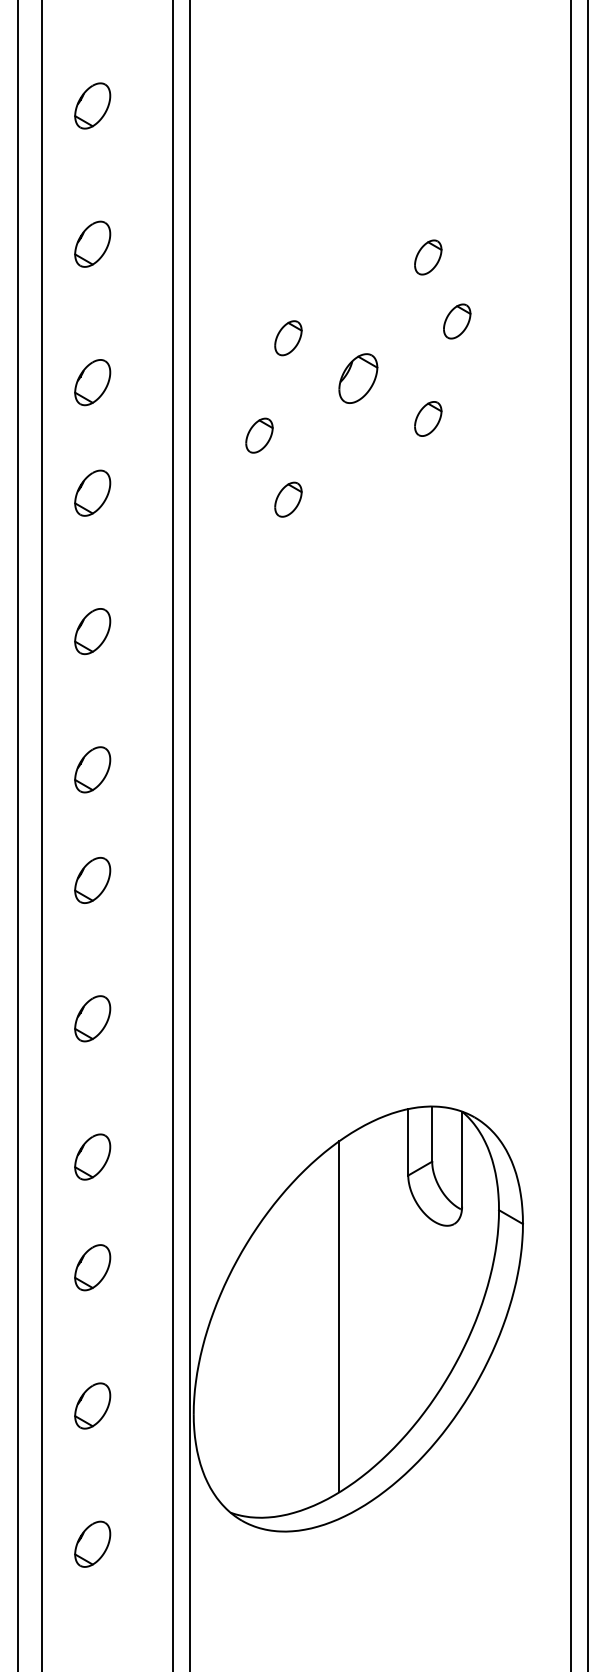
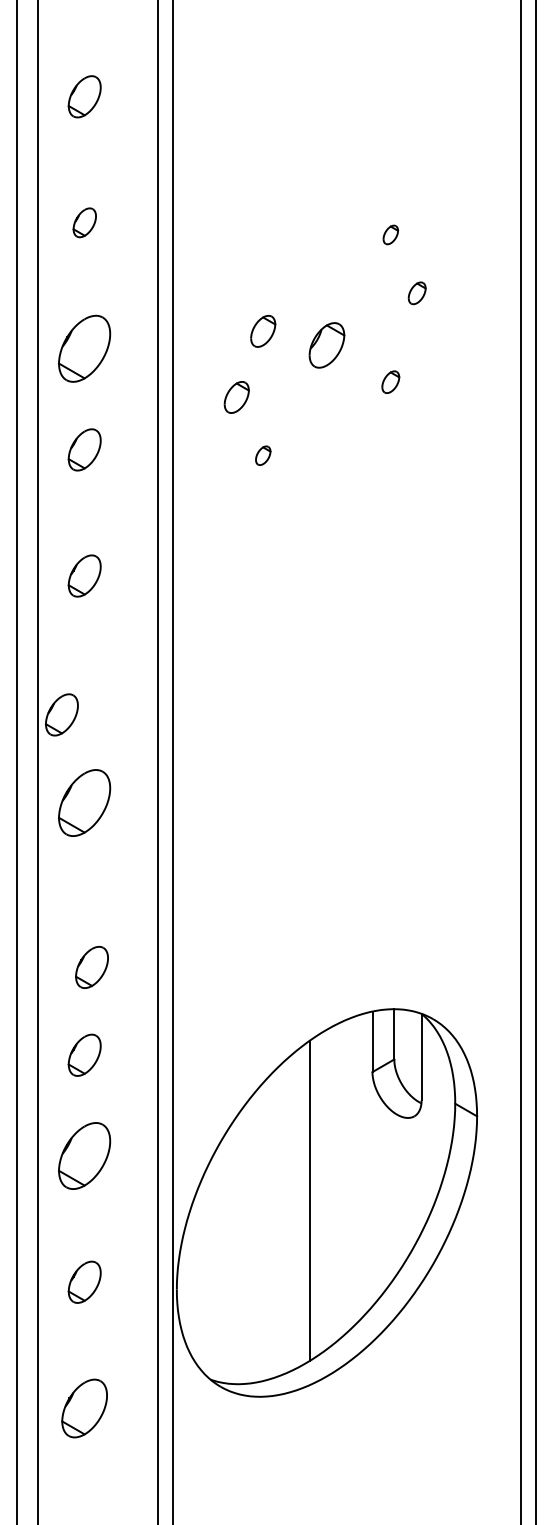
part: (92, 243) -> (84, 222), size x0.7
part: (428, 257) -> (390, 234), size x0.6
part: (457, 321) -> (417, 293), size x0.7
part: (288, 338) -> (263, 331), moved
part: (92, 382) -> (84, 348), size x1.6
part: (428, 418) -> (390, 381), size x0.7
part: (288, 499) -> (263, 455), size x0.6
part: (92, 769) -> (61, 714), moved
part: (92, 880) -> (84, 803), size x1.6
part: (92, 1018) -> (91, 967), moved
part: (92, 1267) -> (84, 1155), size x1.6
part: (92, 1543) -> (84, 1407), size x1.4

